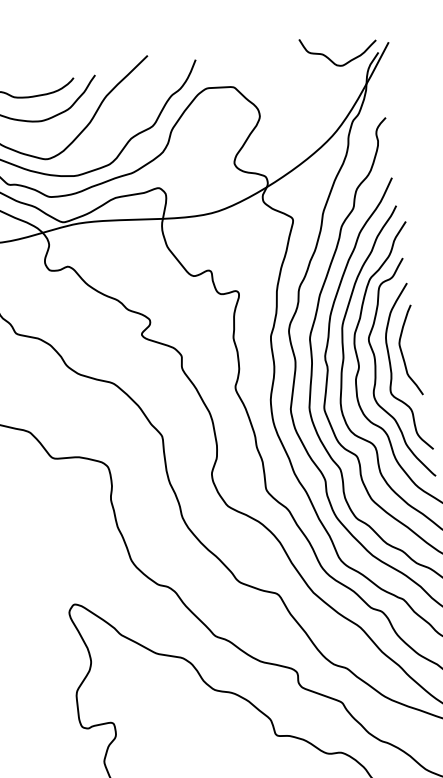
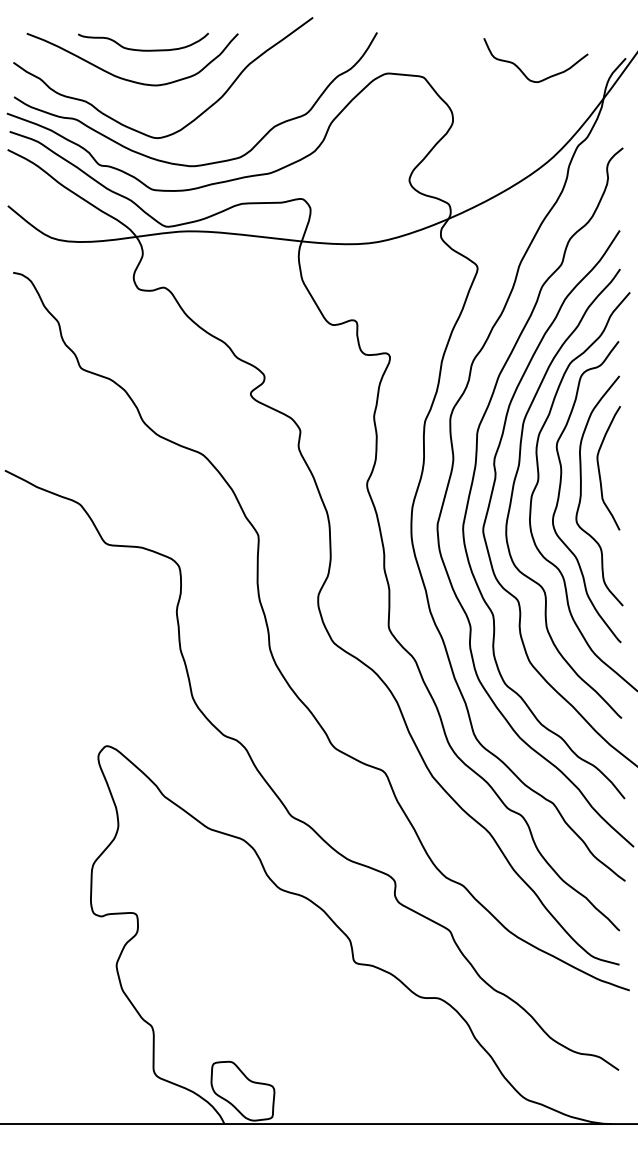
curve: (330, 58) -> (522, 70), moved

